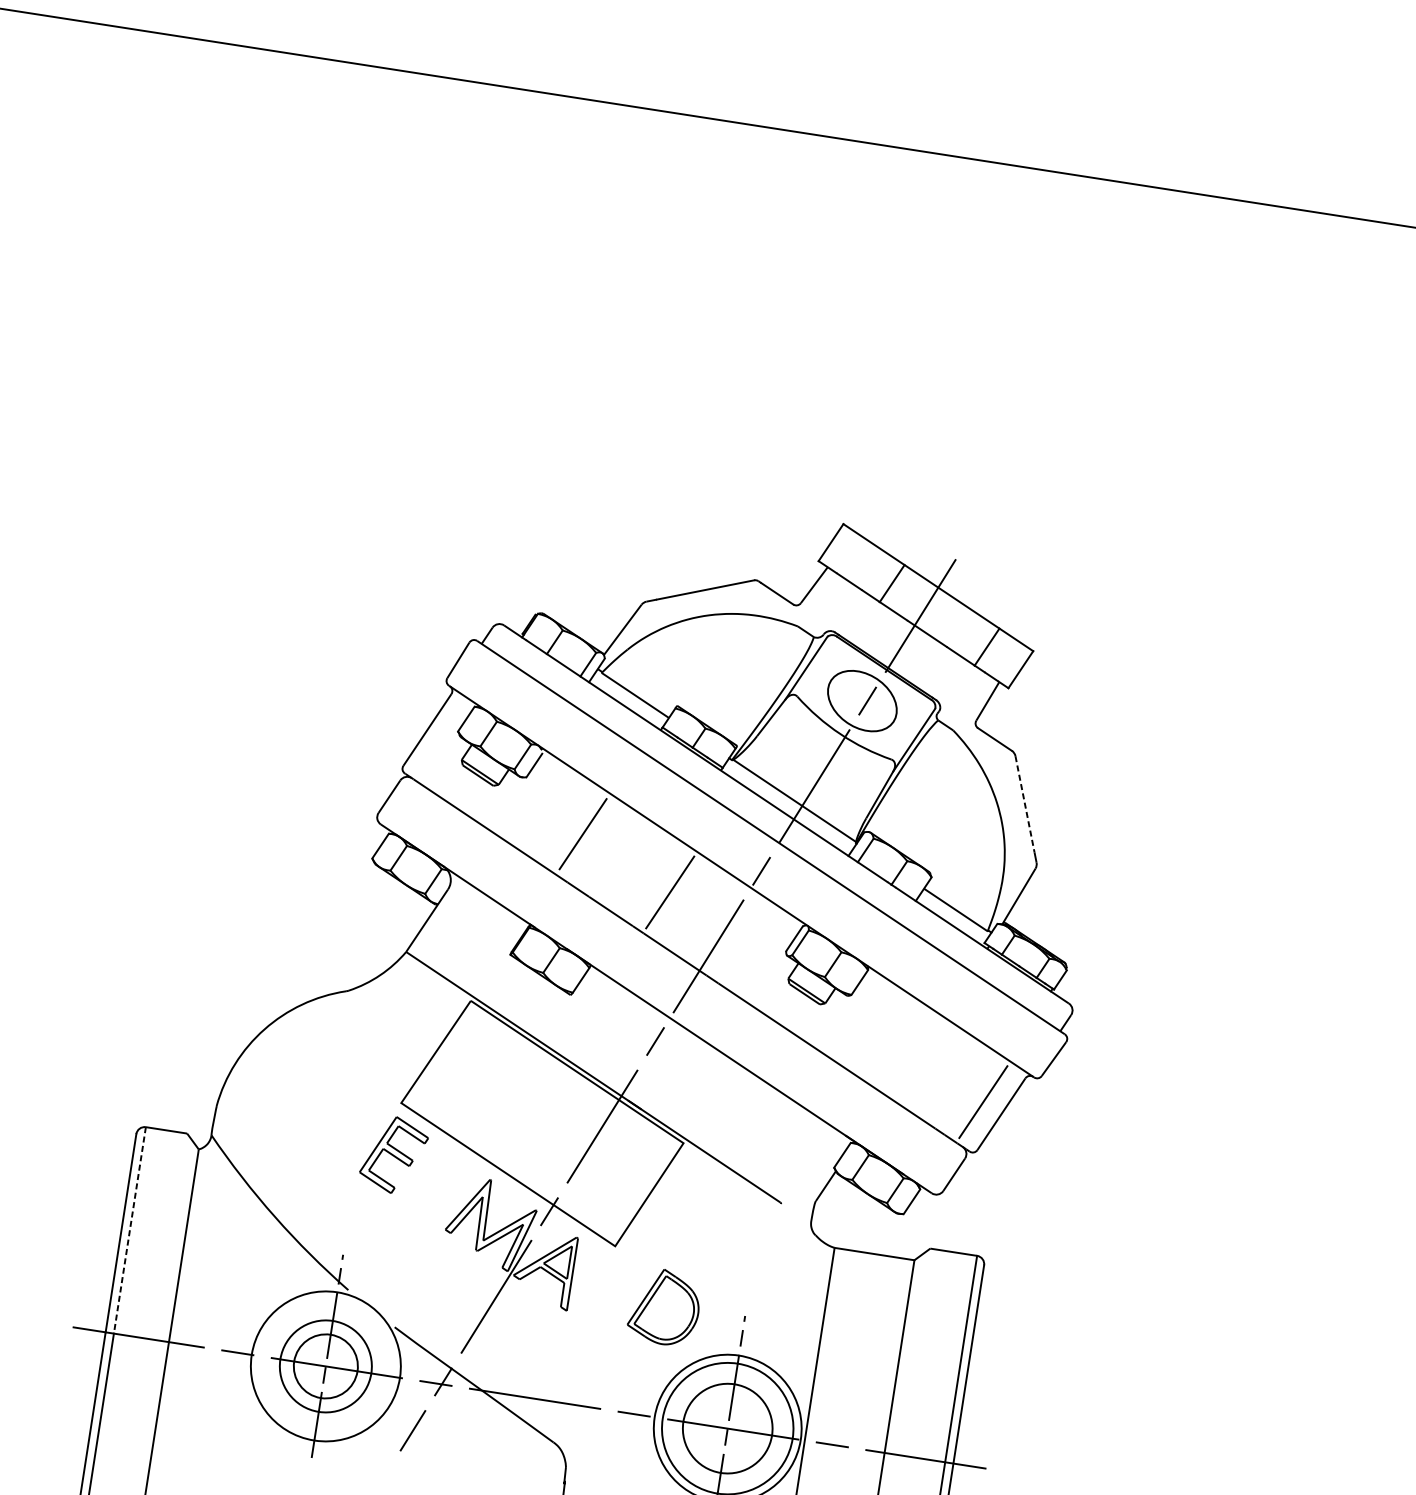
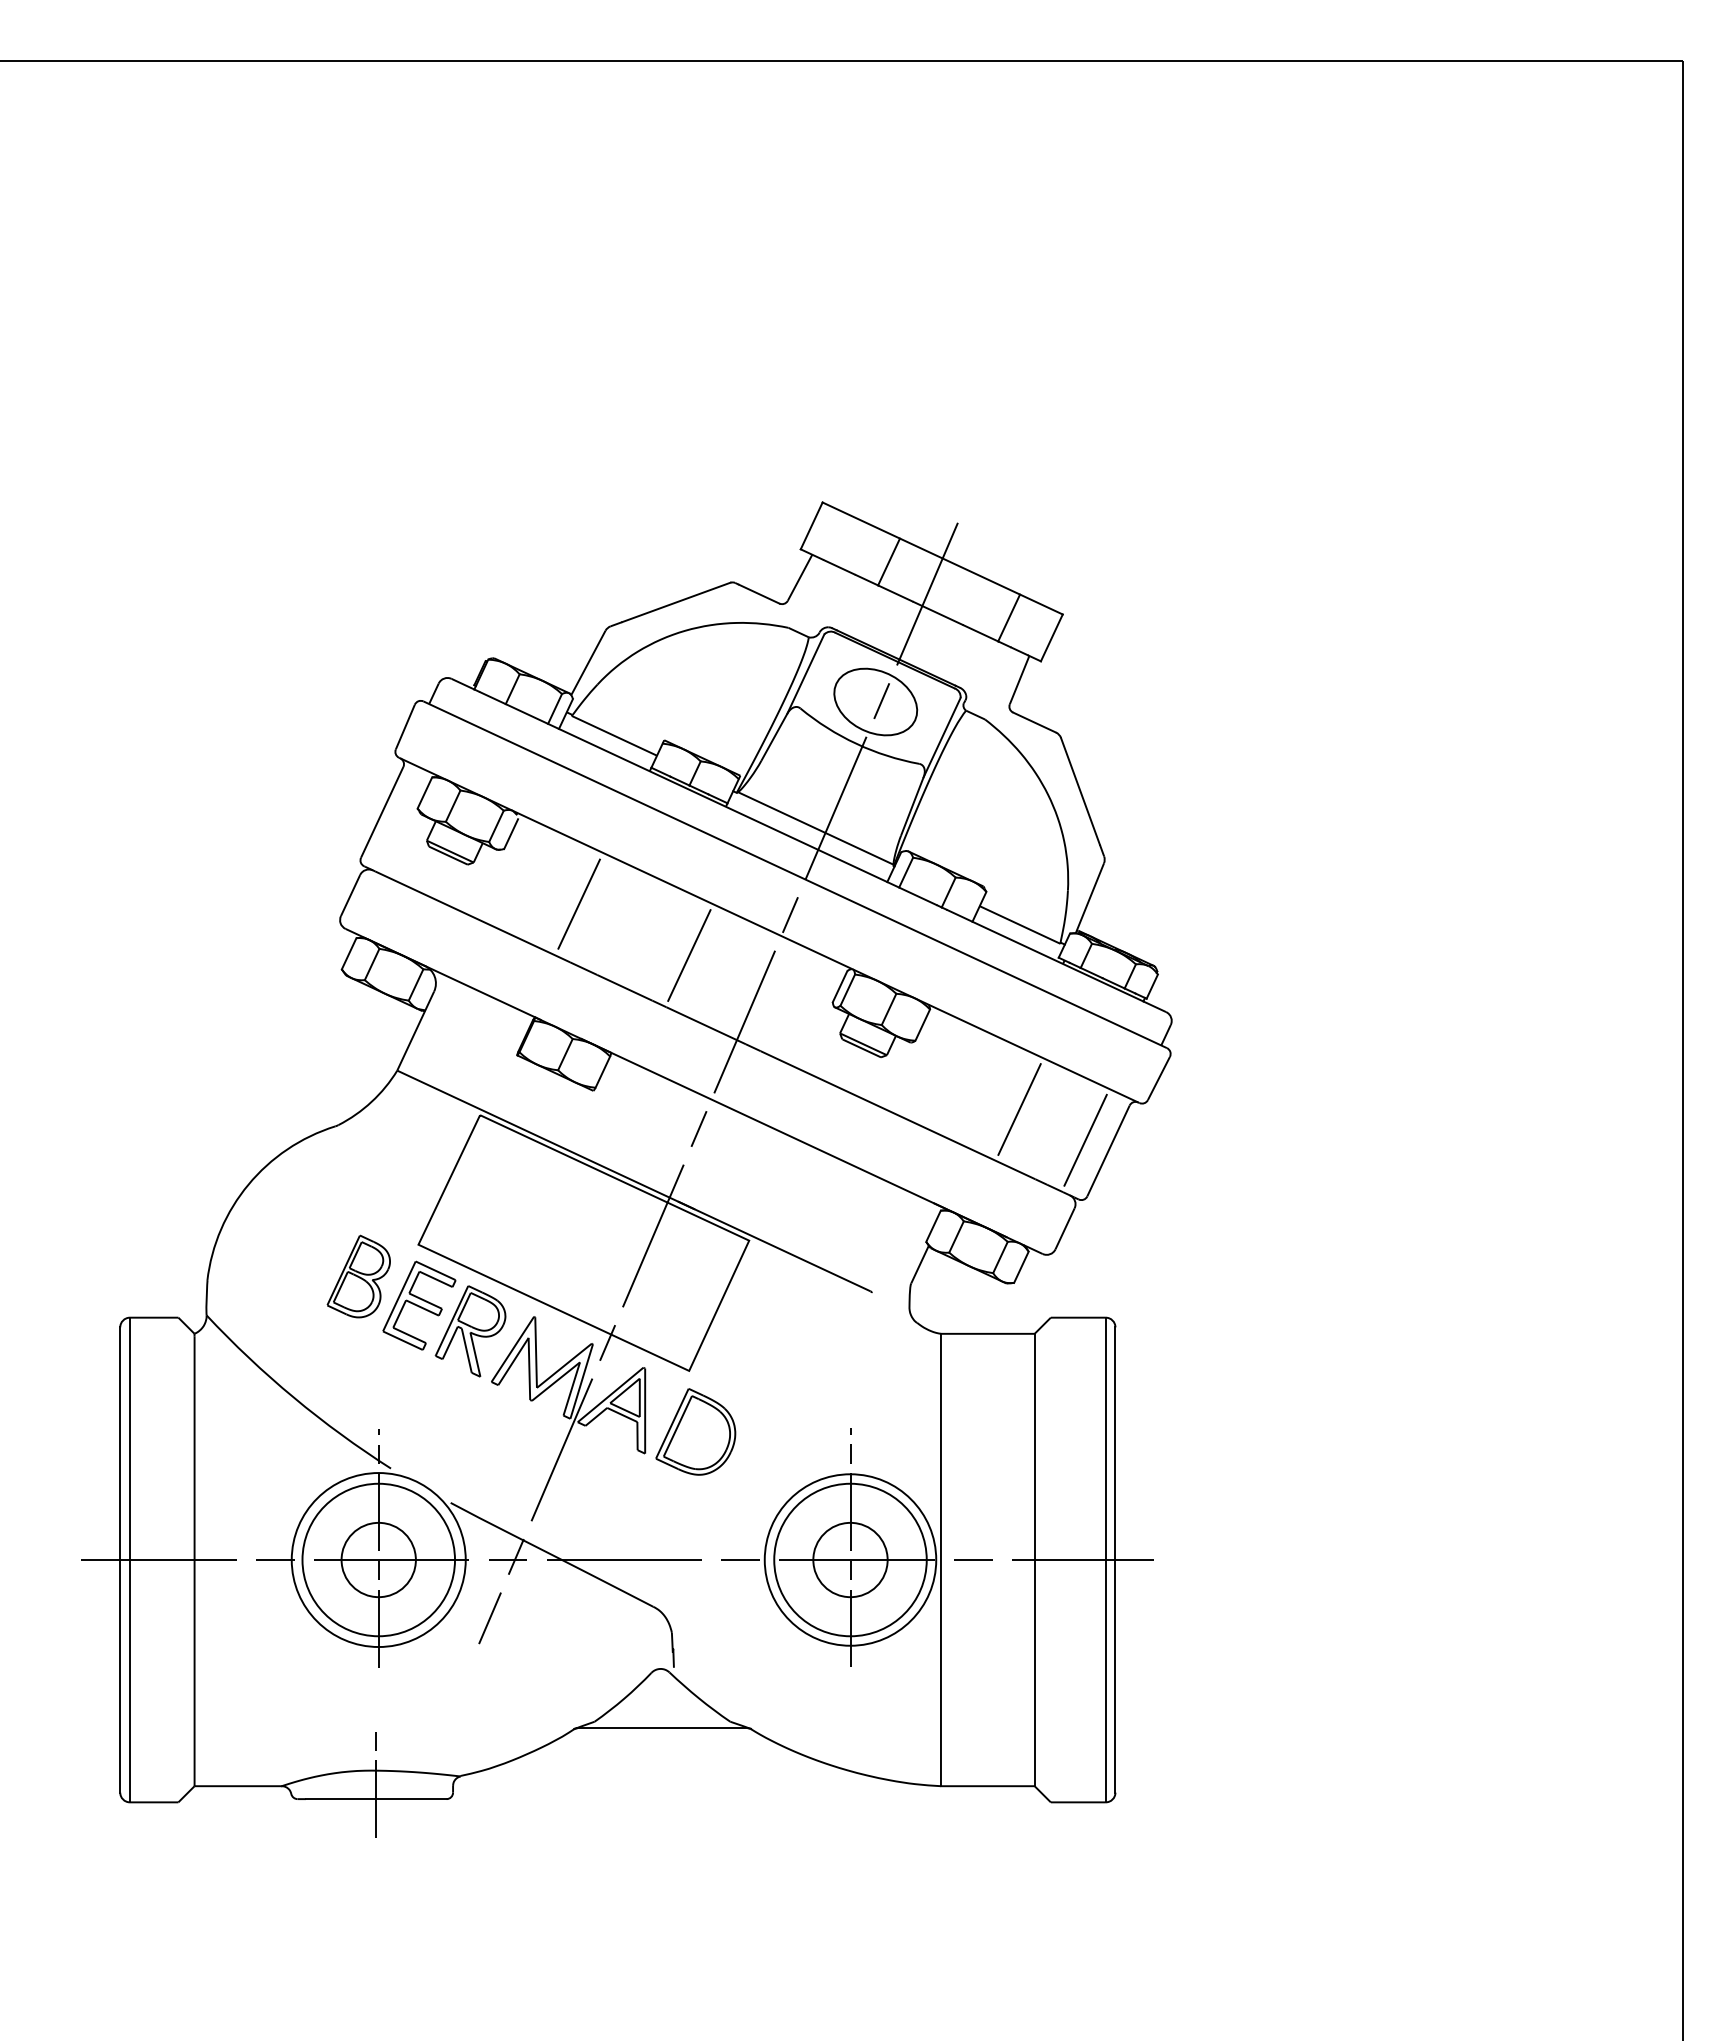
line: (1025, 804) -> (1080, 791), dashed -> solid
line: (931, 1067) -> (1019, 1109), added
part: (346, 1122) -> (358, 1276), added
part: (434, 1183) -> (470, 1331), added
line: (129, 1230) -> (129, 1439), dashed -> solid
part: (664, 1306) -> (695, 1431), moved
circle: (325, 1365) -> (378, 1559), size x1.43
circle: (727, 1428) -> (850, 1559), size x0.71

